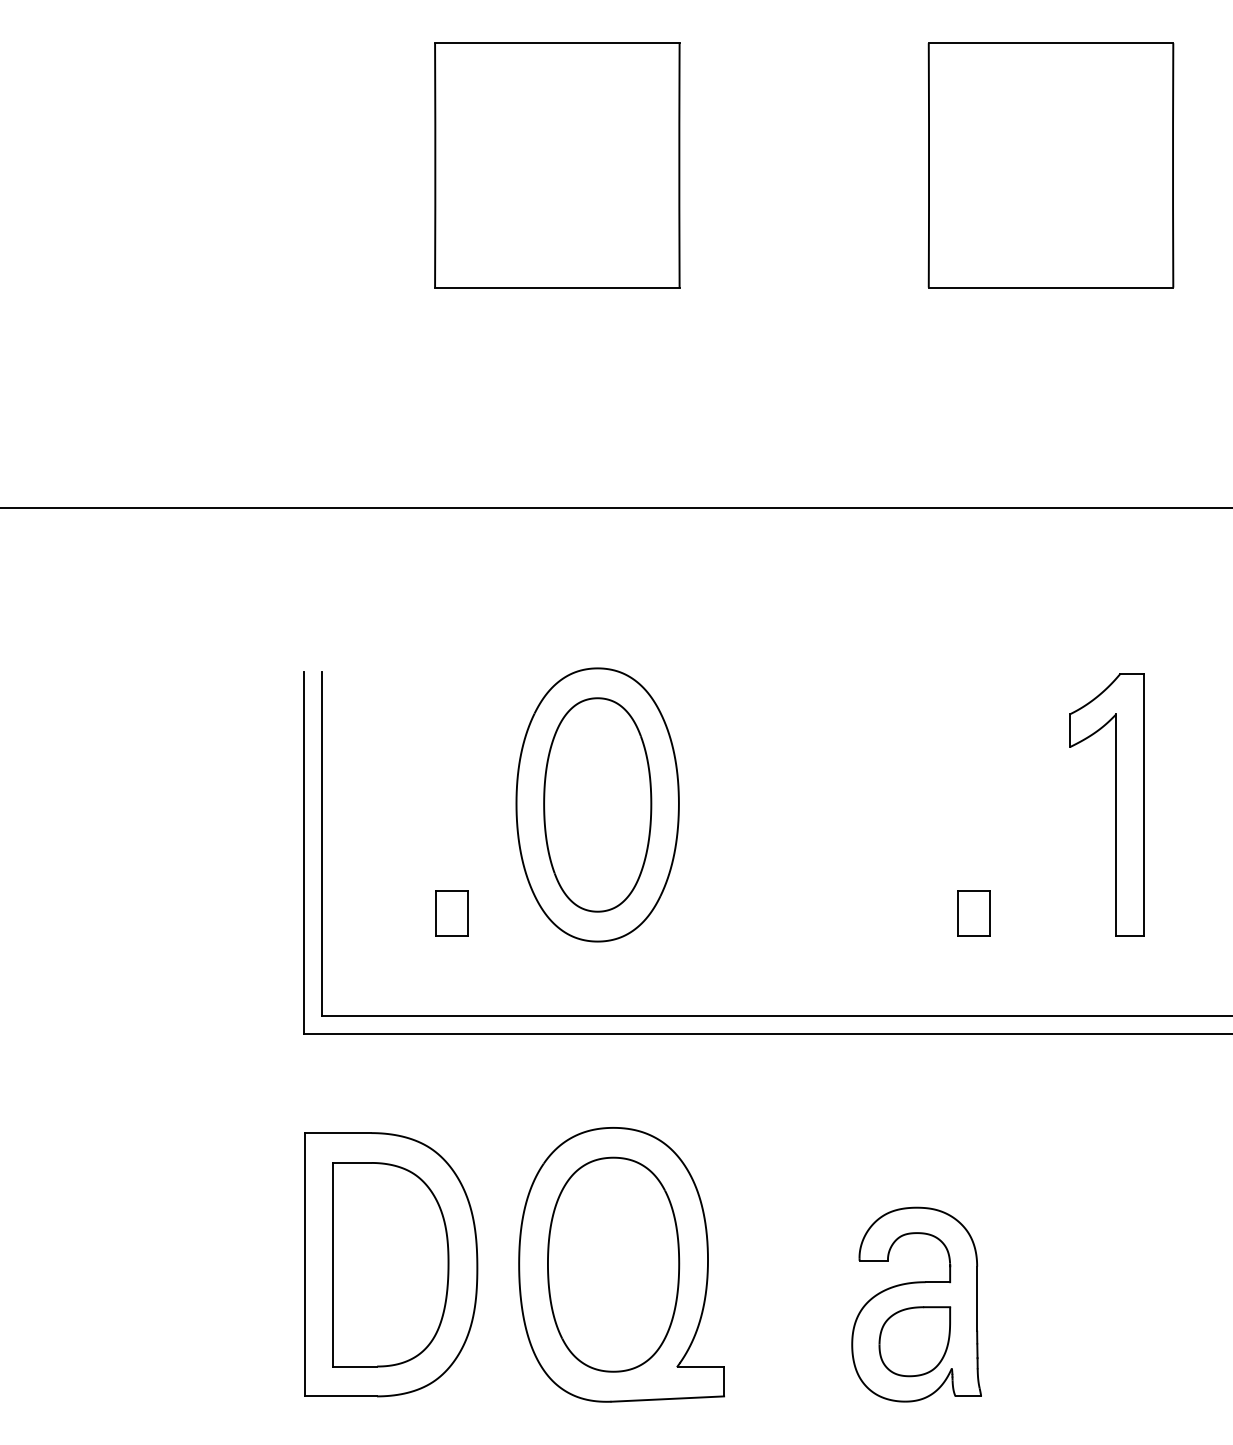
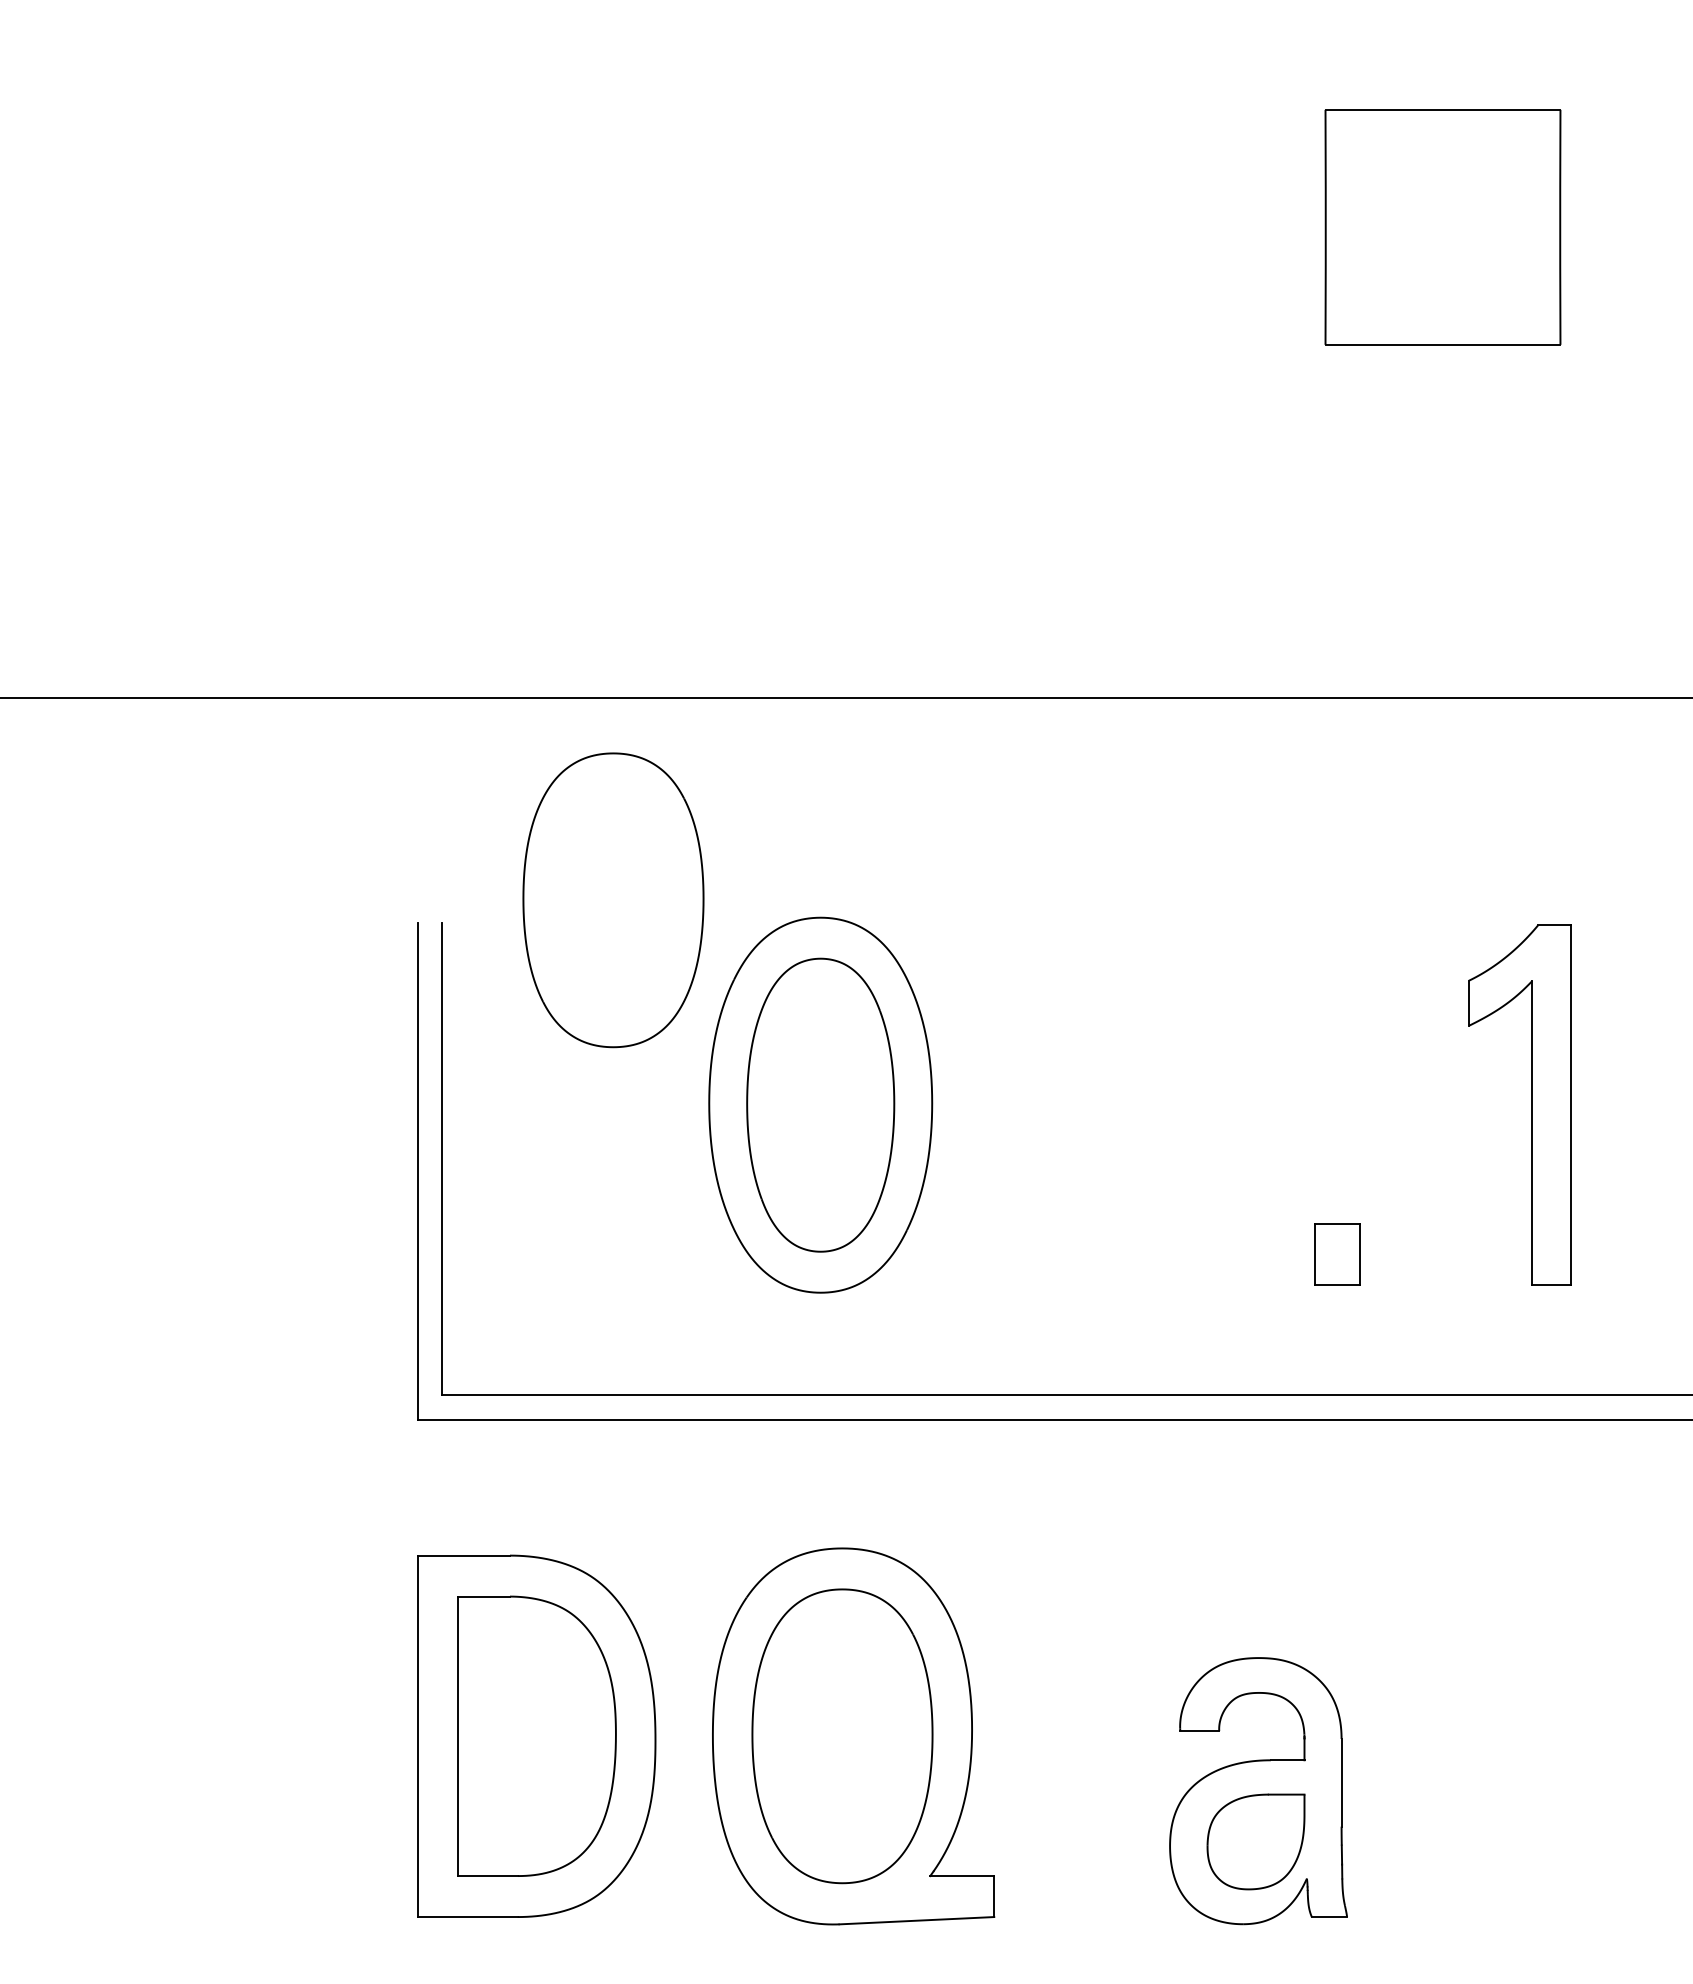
part: (556, 165) -> (764, 227), removed
part: (1050, 165) -> (1442, 227), size x0.7
part: (446, 655) -> (613, 900), added
part: (451, 913) -> (620, 1254), removed

